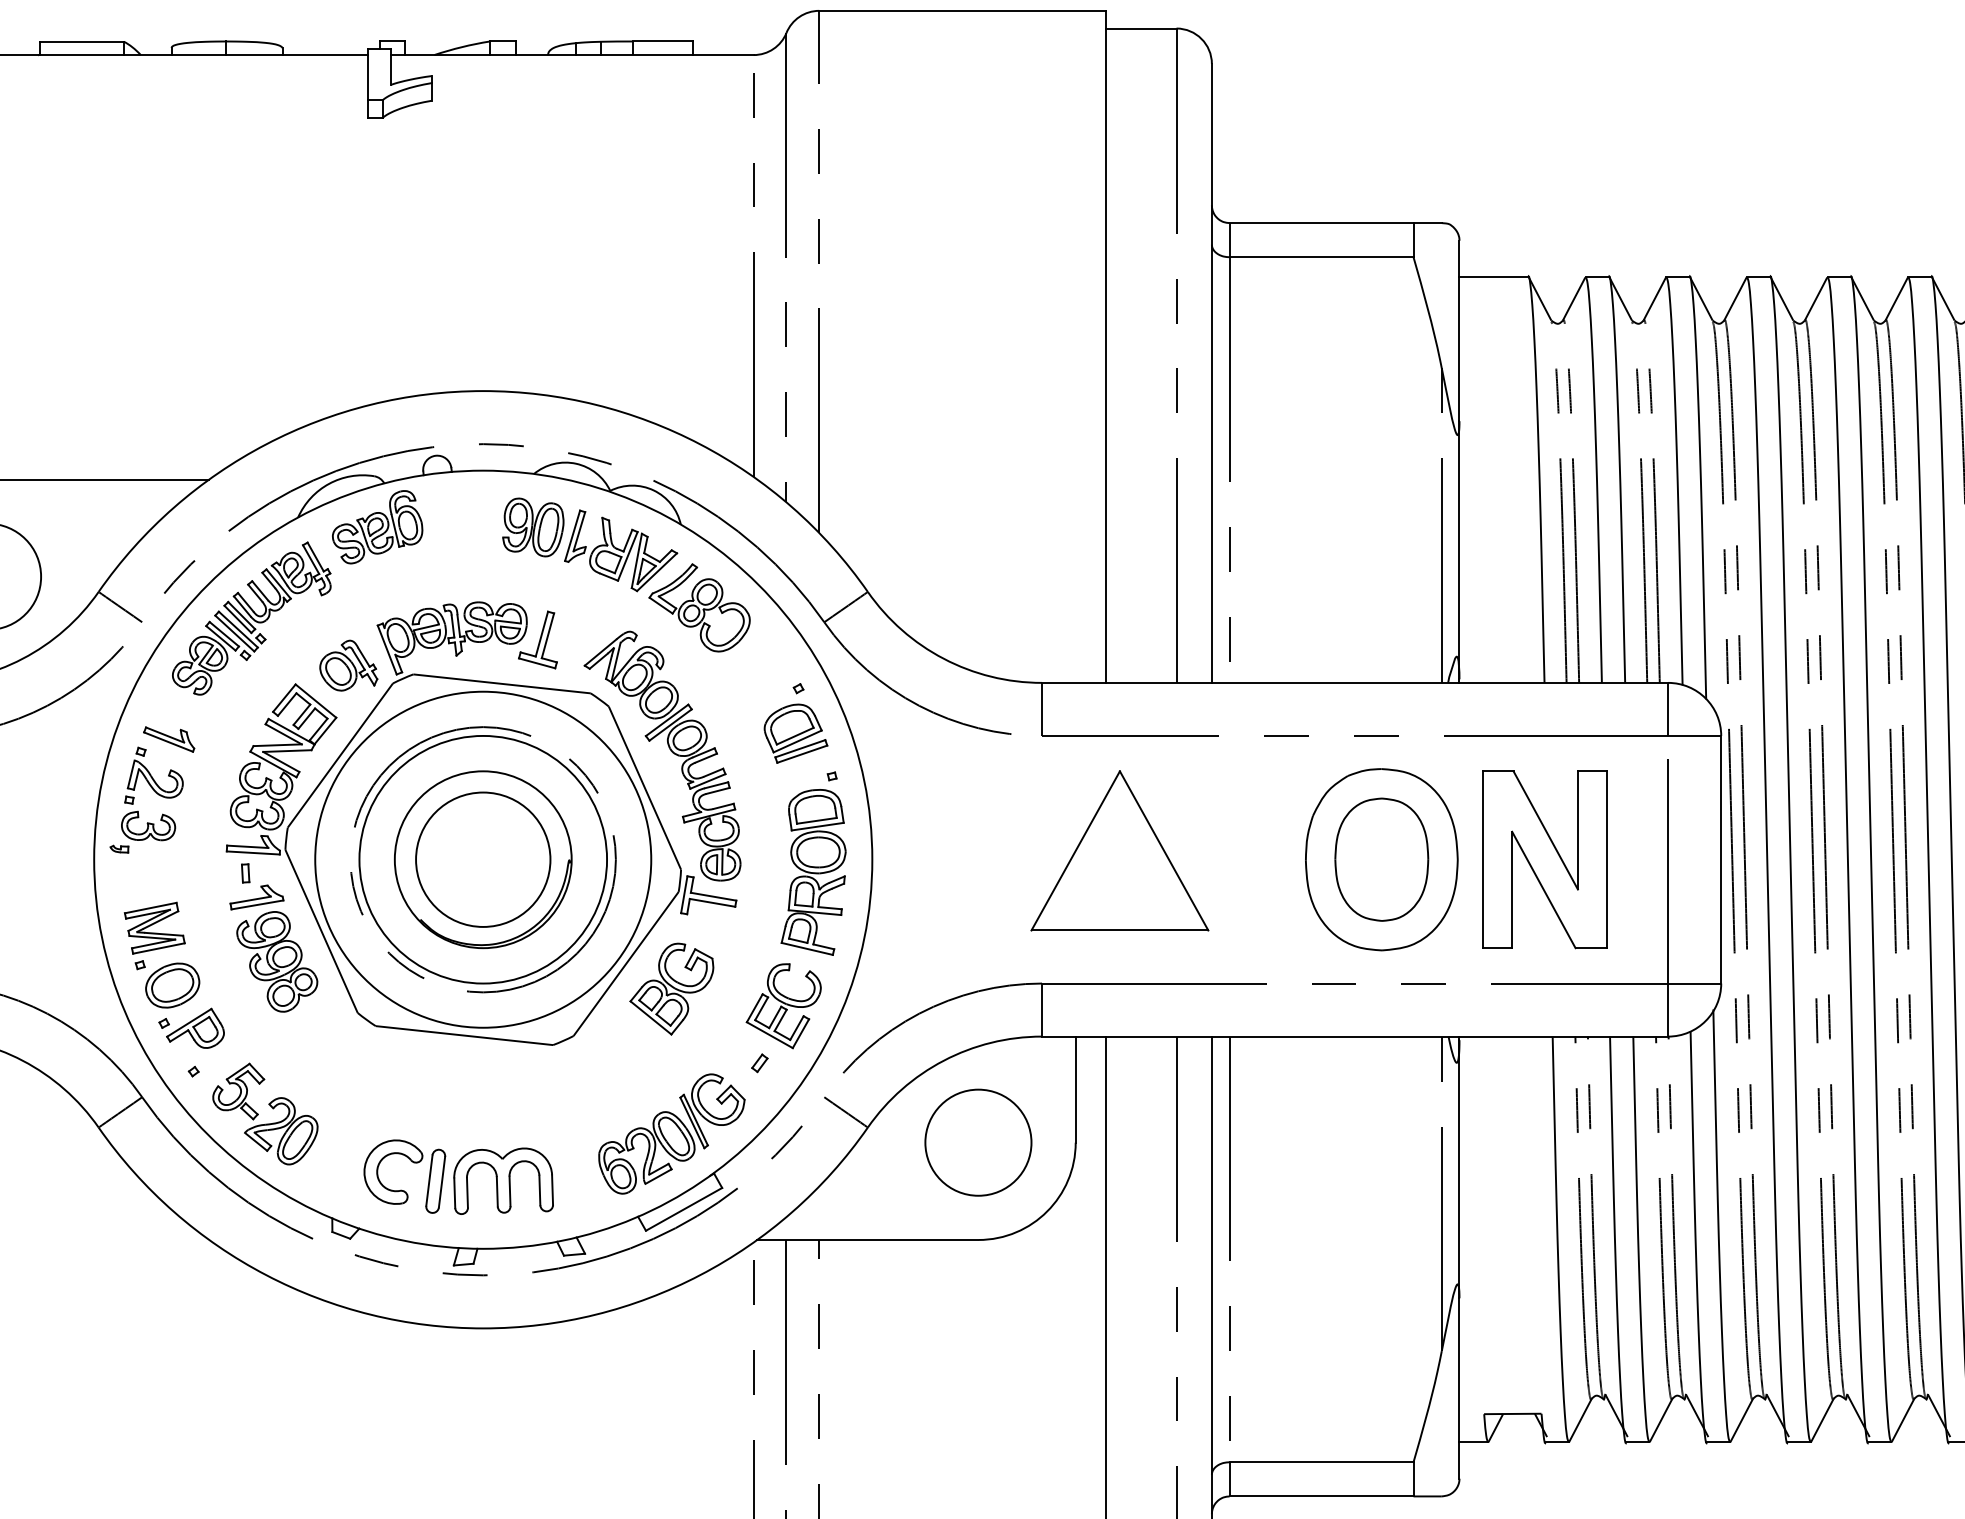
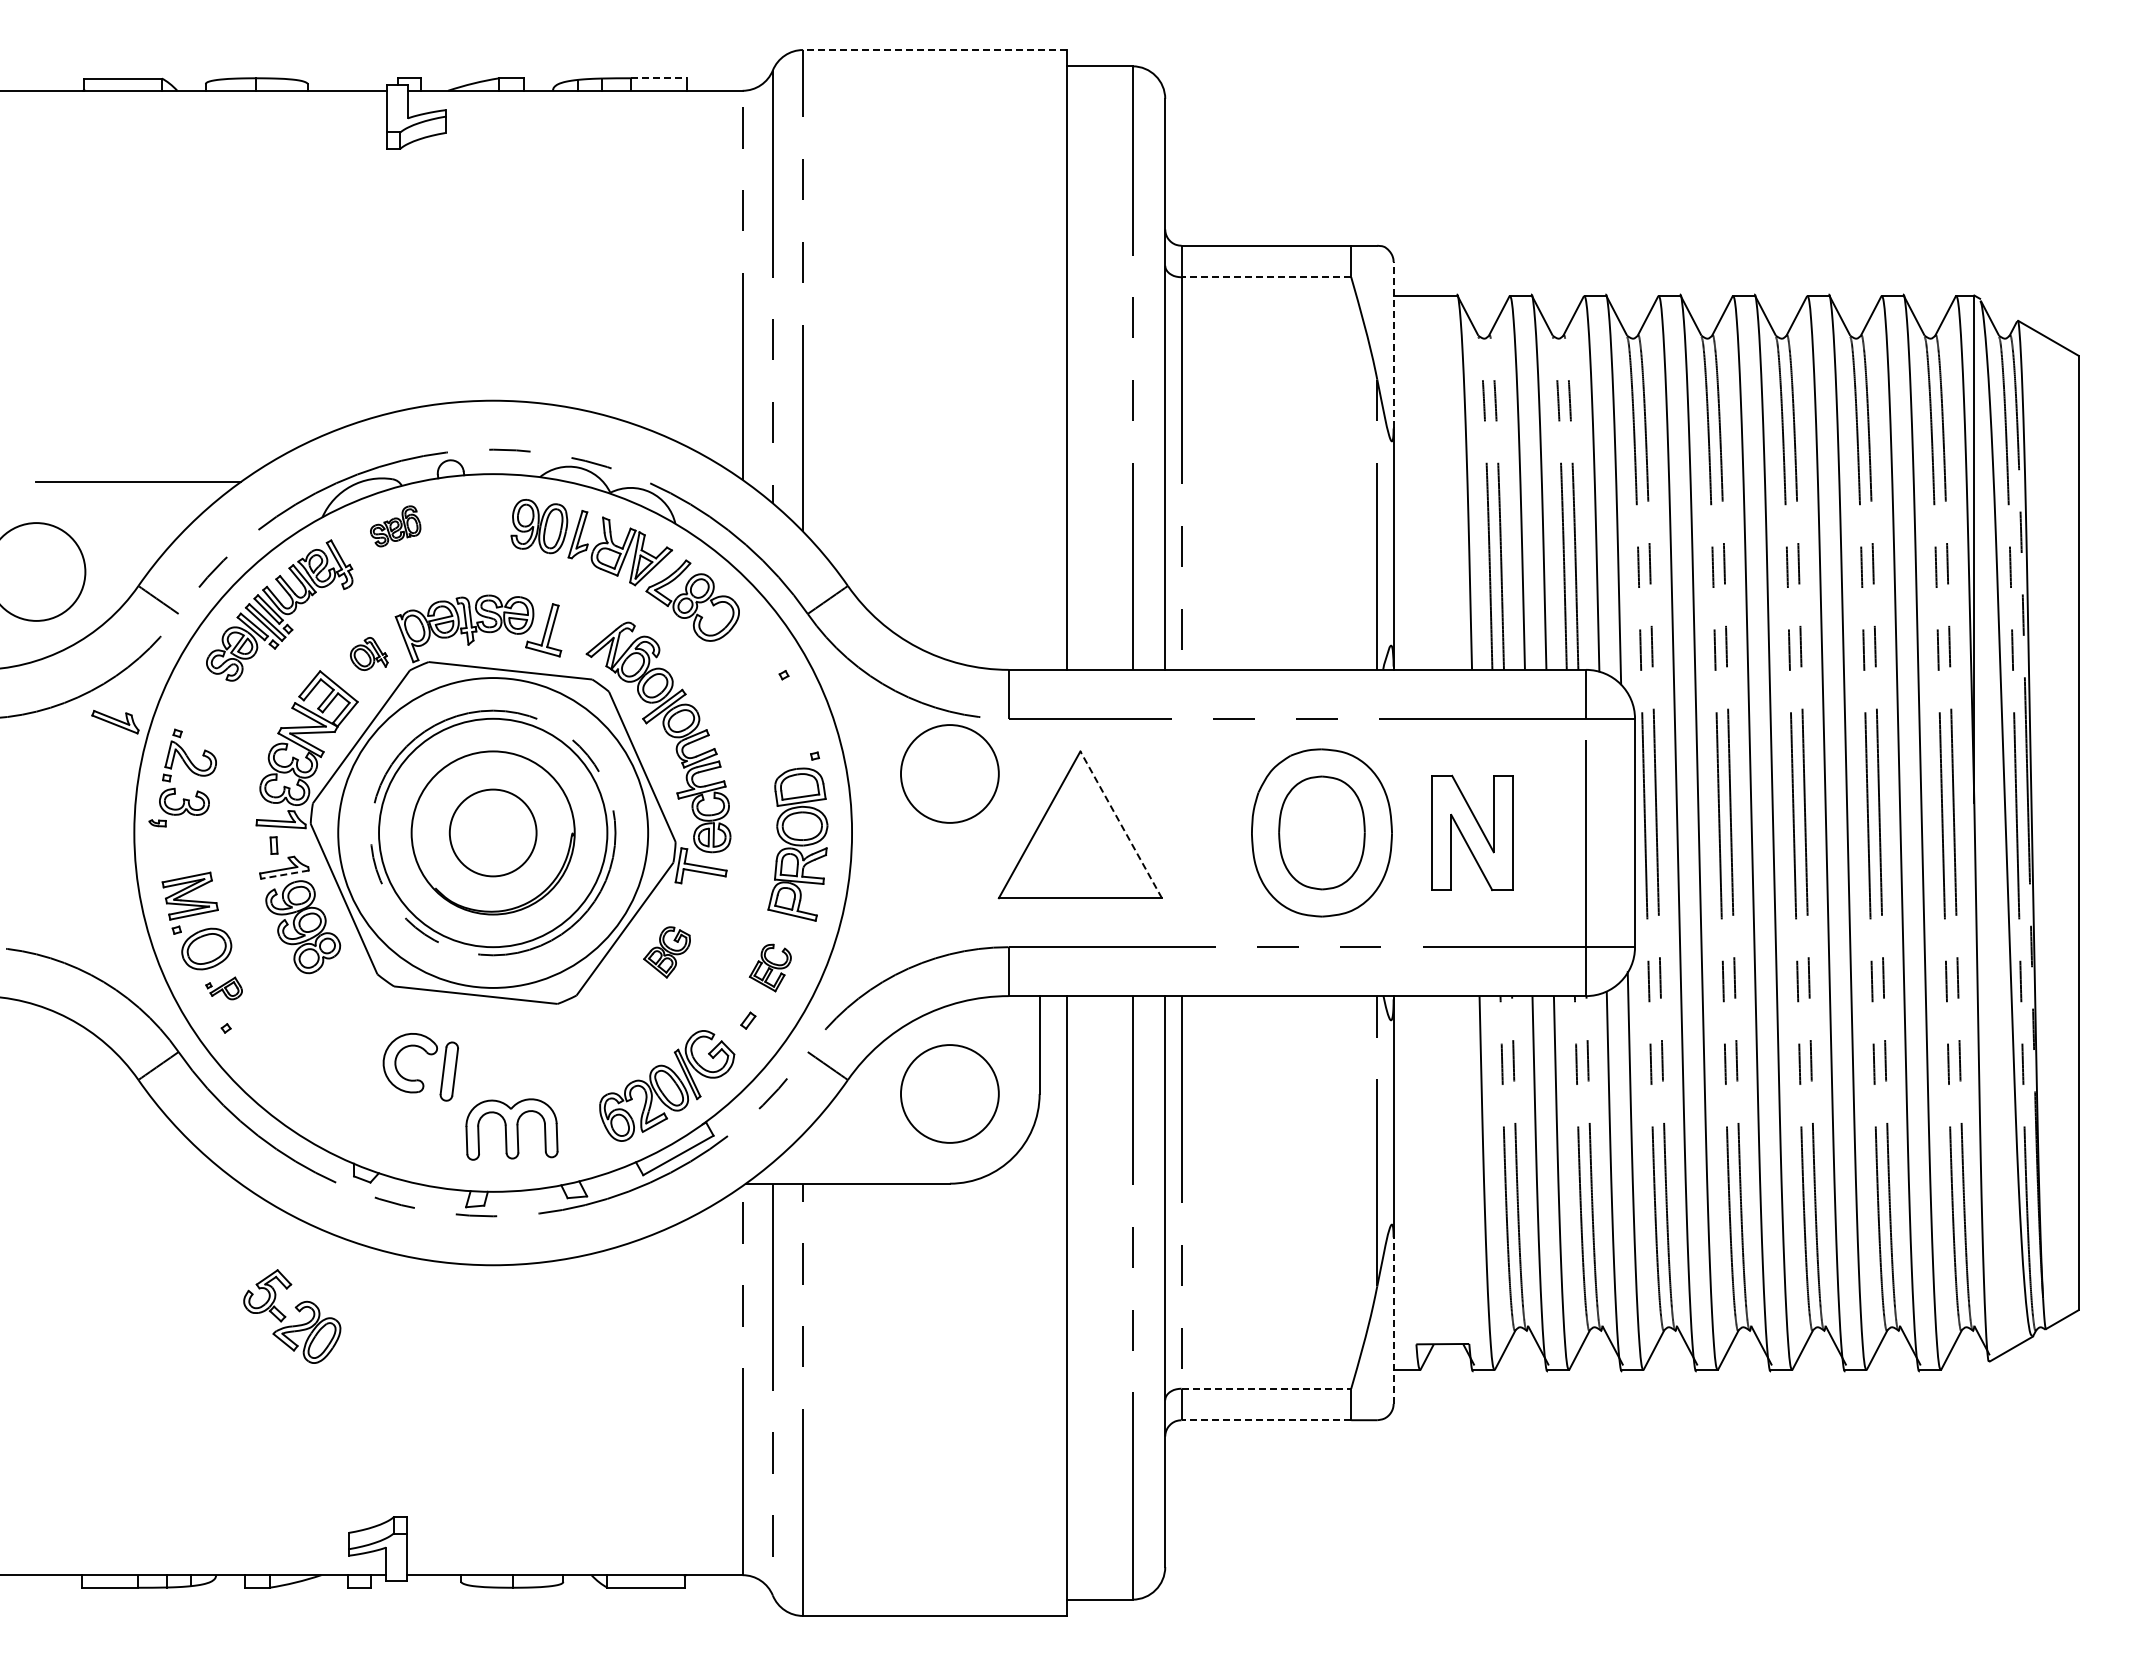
line: (961, 11) -> (934, 50), solid -> dashed
line: (662, 41) -> (658, 78), solid -> dashed
line: (1321, 257) -> (1266, 277), solid -> dashed
line: (1459, 330) -> (1393, 344), solid -> dashed
part: (377, 527) -> (395, 526), size x0.6
part: (349, 665) -> (369, 653), size x0.7
part: (795, 733) -> (781, 716), removed
part: (169, 738) -> (115, 721), moved
circle: (977, 795) -> (949, 773), added
line: (1164, 850) -> (1121, 824), solid -> dashed
circle: (483, 859) -> (493, 832), size x0.7
part: (1545, 859) -> (1472, 832), size x0.7
line: (256, 904) -> (284, 874), solid -> dashed
part: (671, 989) -> (666, 952), size x0.6
part: (783, 1005) -> (770, 967), size x0.6
part: (190, 1028) -> (223, 988), size x0.6
part: (265, 1114) -> (292, 1316), moved
part: (403, 1189) -> (419, 1079), moved
line: (1459, 1388) -> (1393, 1320), solid -> dashed
line: (1321, 1462) -> (1266, 1388), solid -> dashed
line: (1321, 1496) -> (1266, 1420), solid -> dashed

